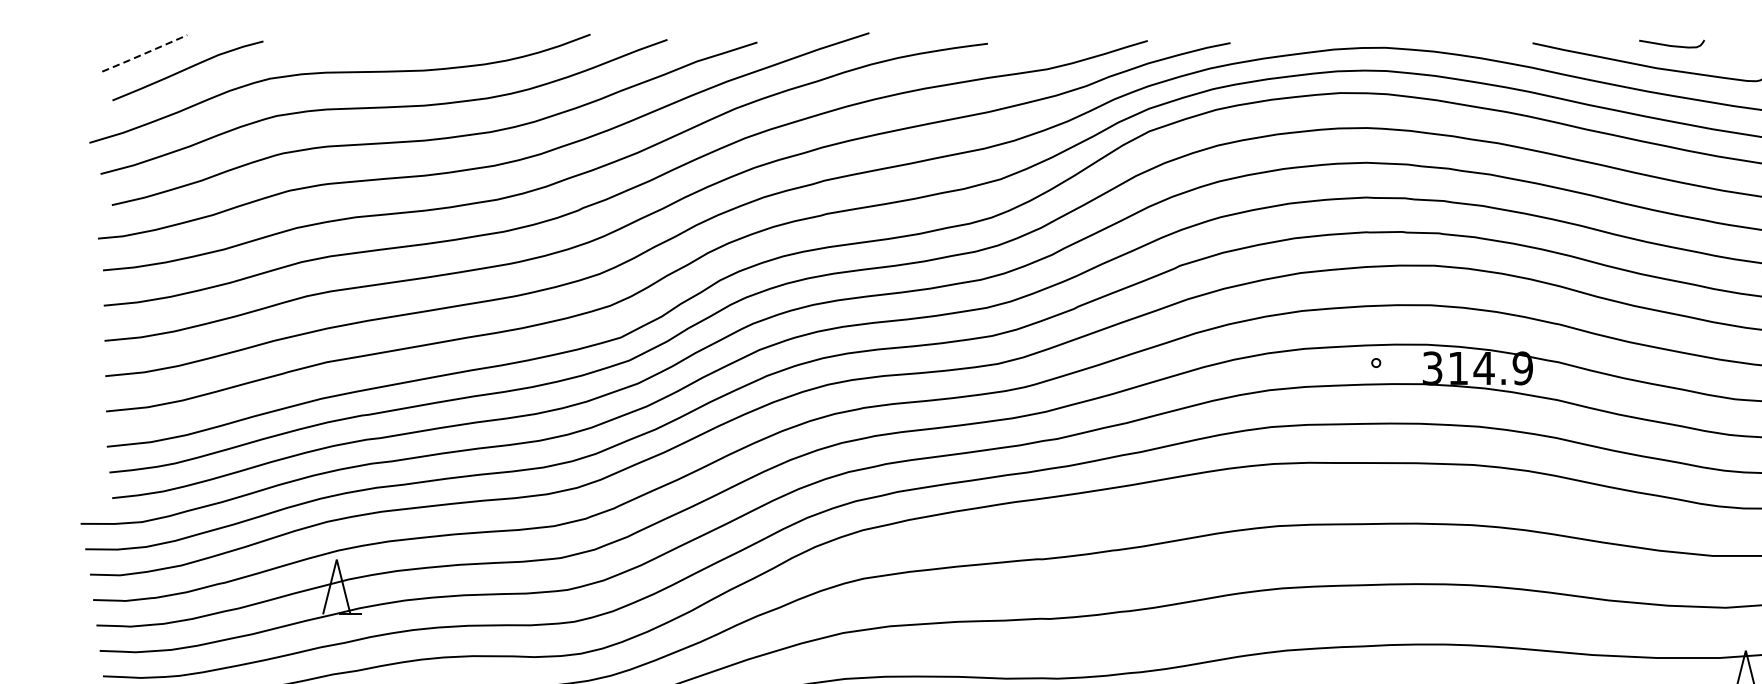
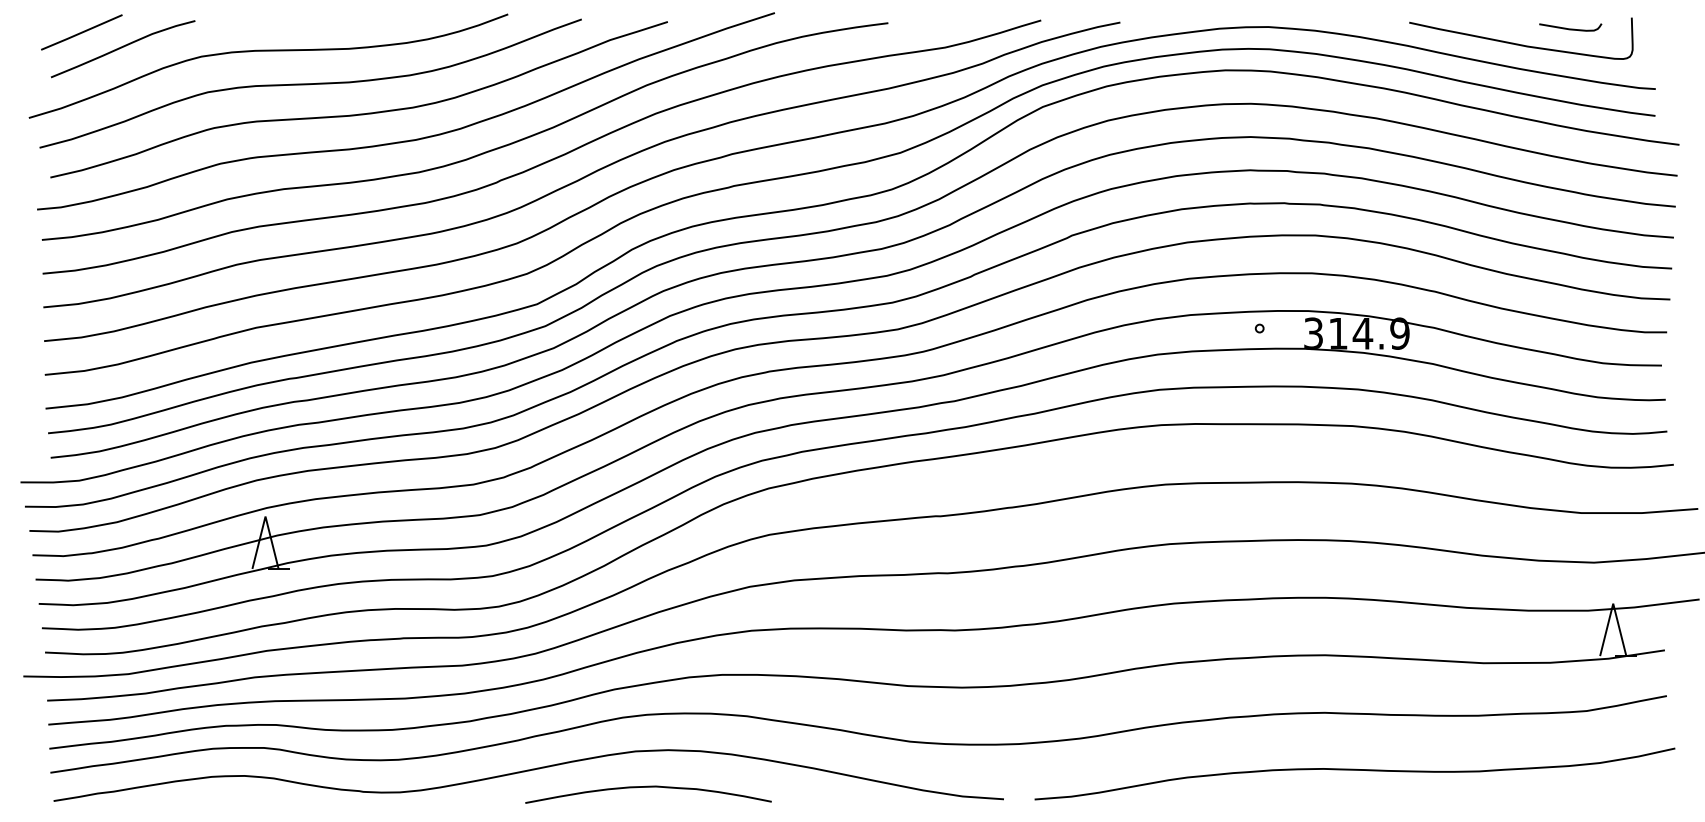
curve: (1671, 45) -> (1570, 28), moved
line: (144, 53) -> (81, 32), dashed -> solid

